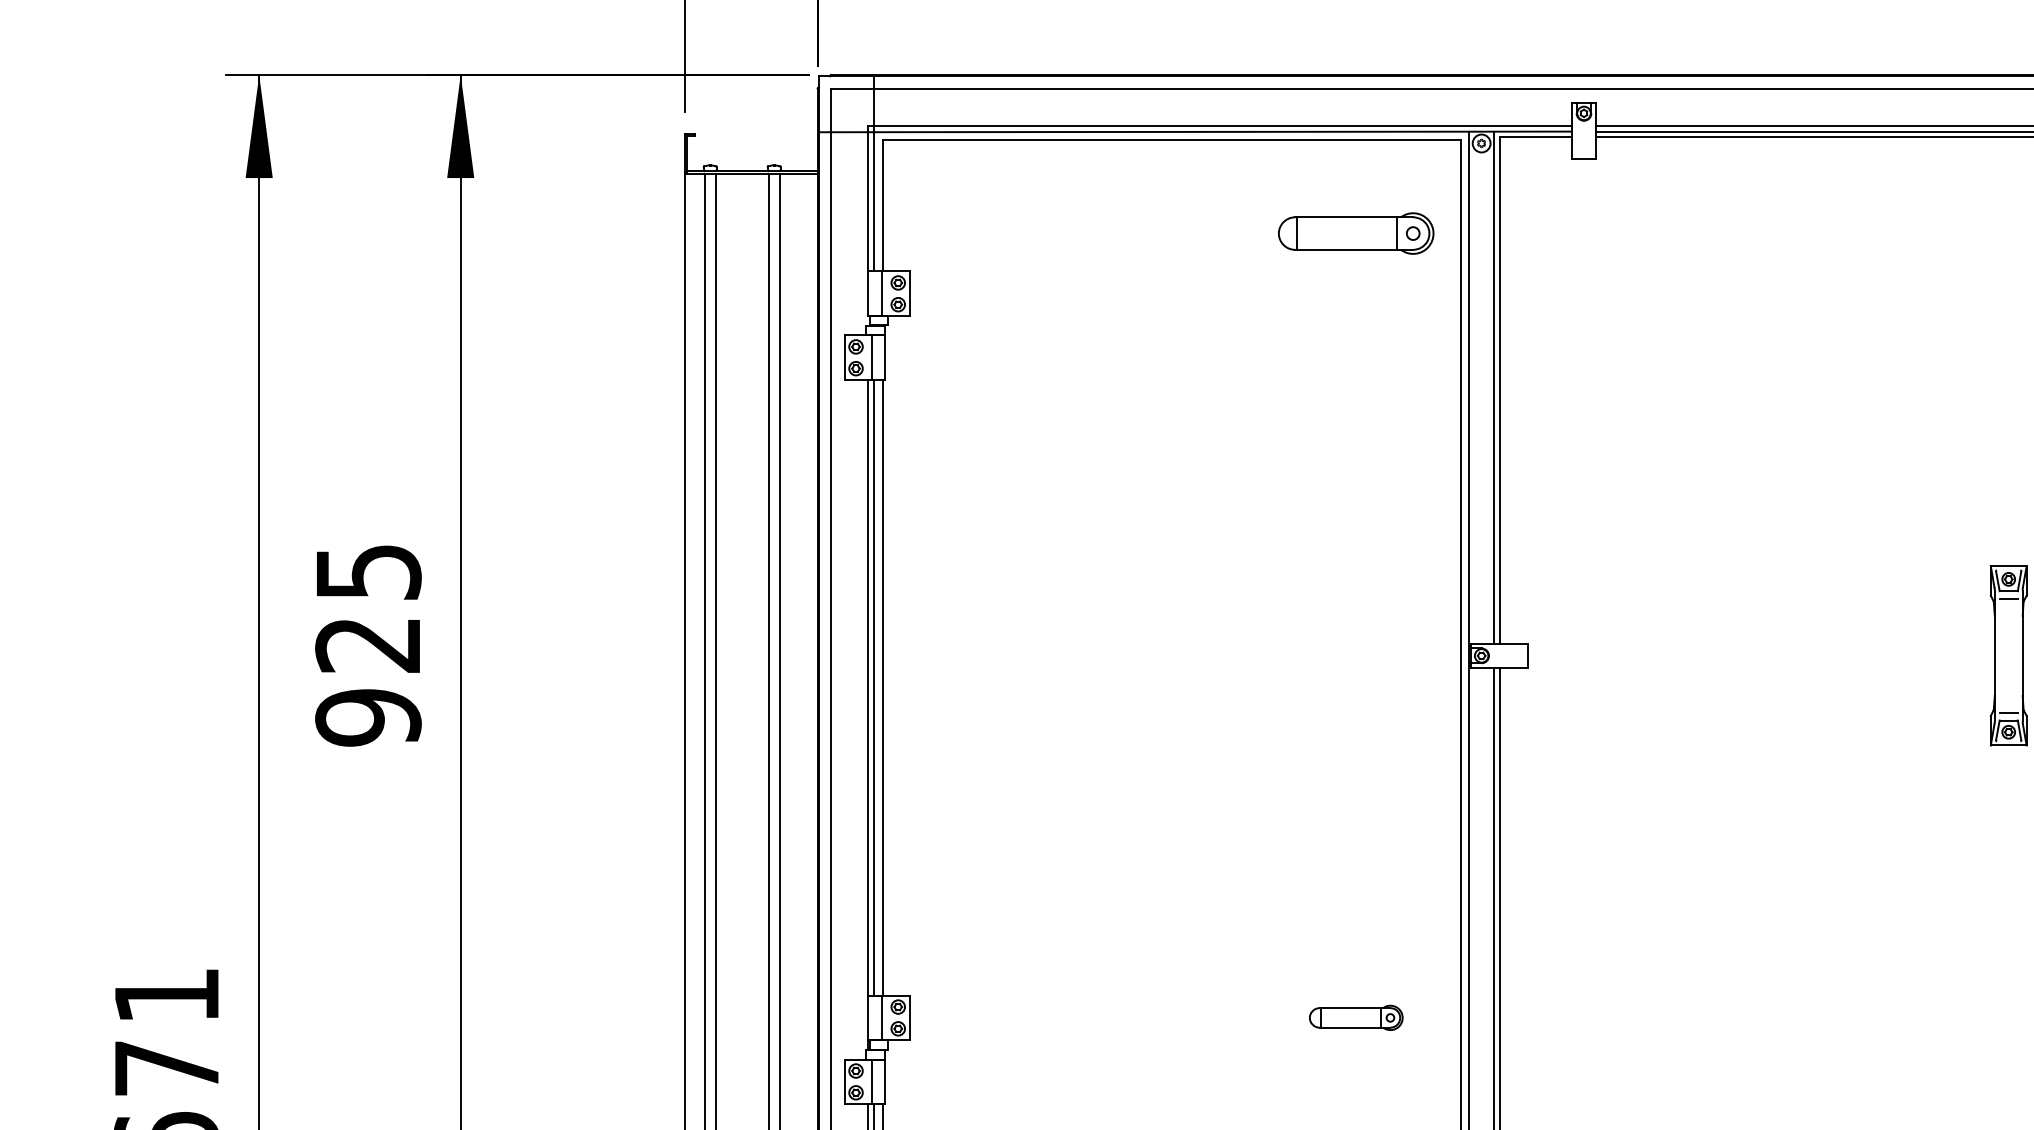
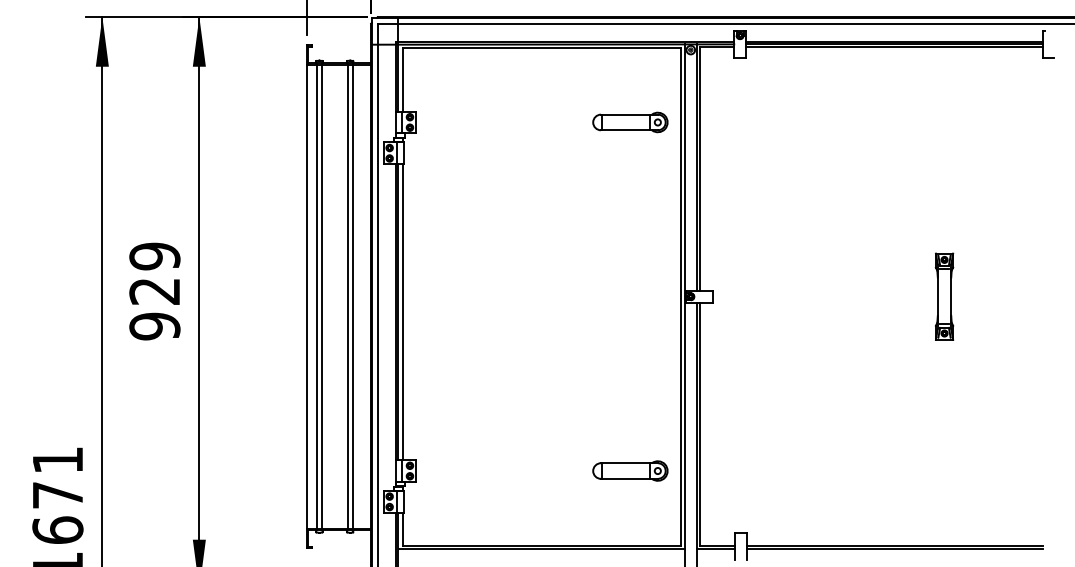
part: (1356, 233) -> (630, 122), moved
text: (367, 572) -> (154, 256), 925 -> 929
part: (1356, 1016) -> (630, 470), size x1.67

